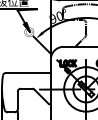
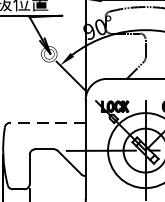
line: (28, 72) -> (47, 122), solid -> dashed

